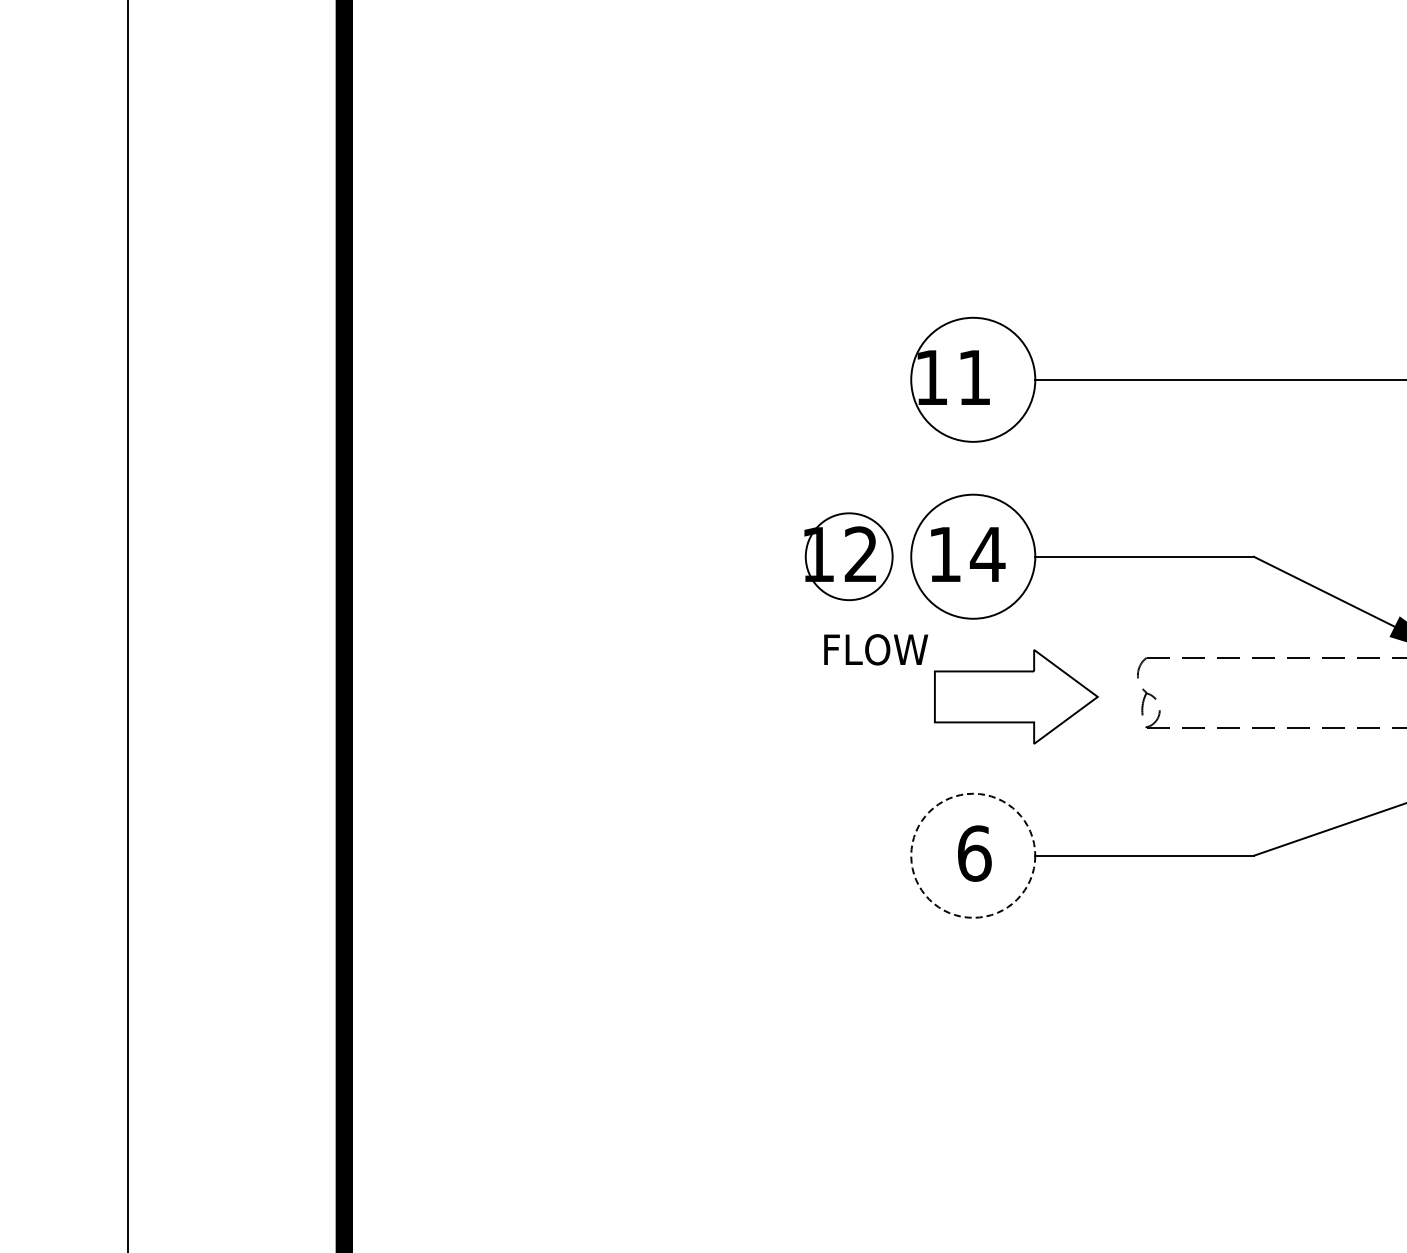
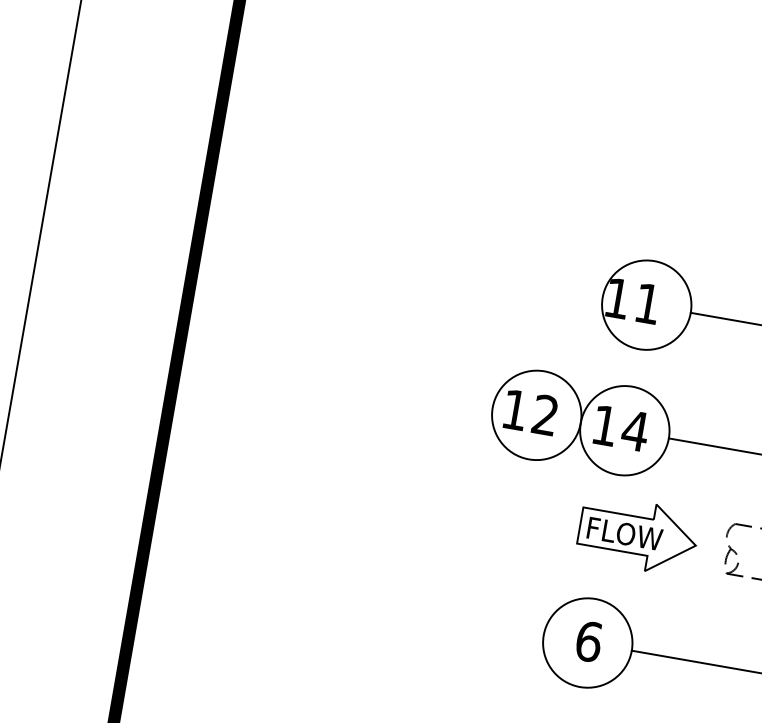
circle: (849, 556) -> (536, 415), size x1.43
text: (876, 649) -> (625, 533), moved
circle: (973, 855) -> (587, 642), dashed -> solid

